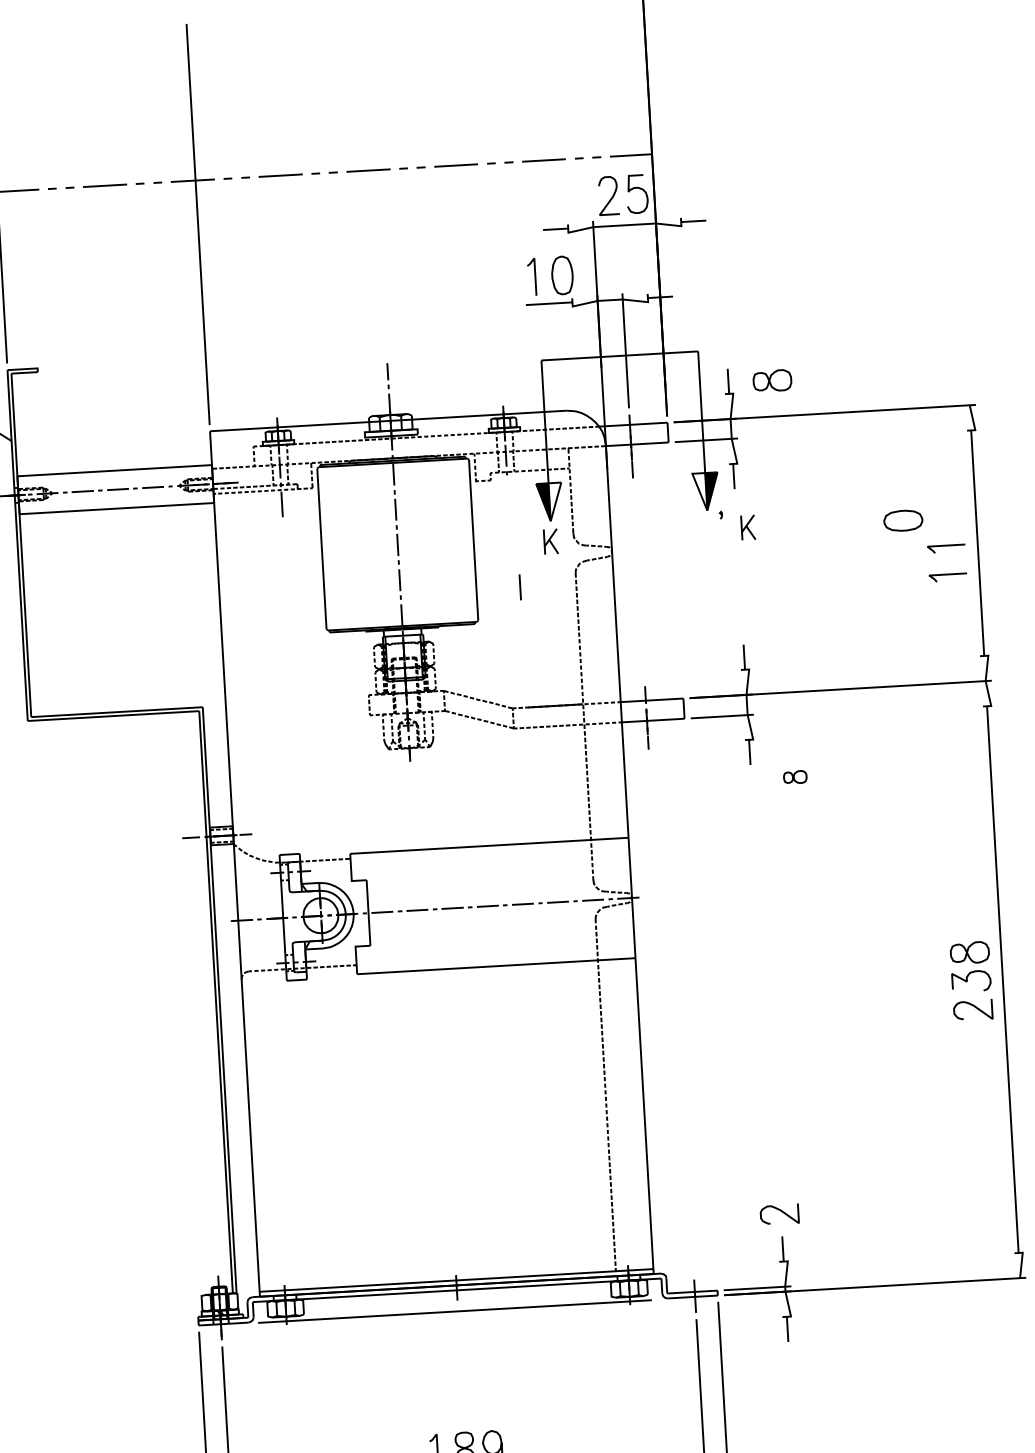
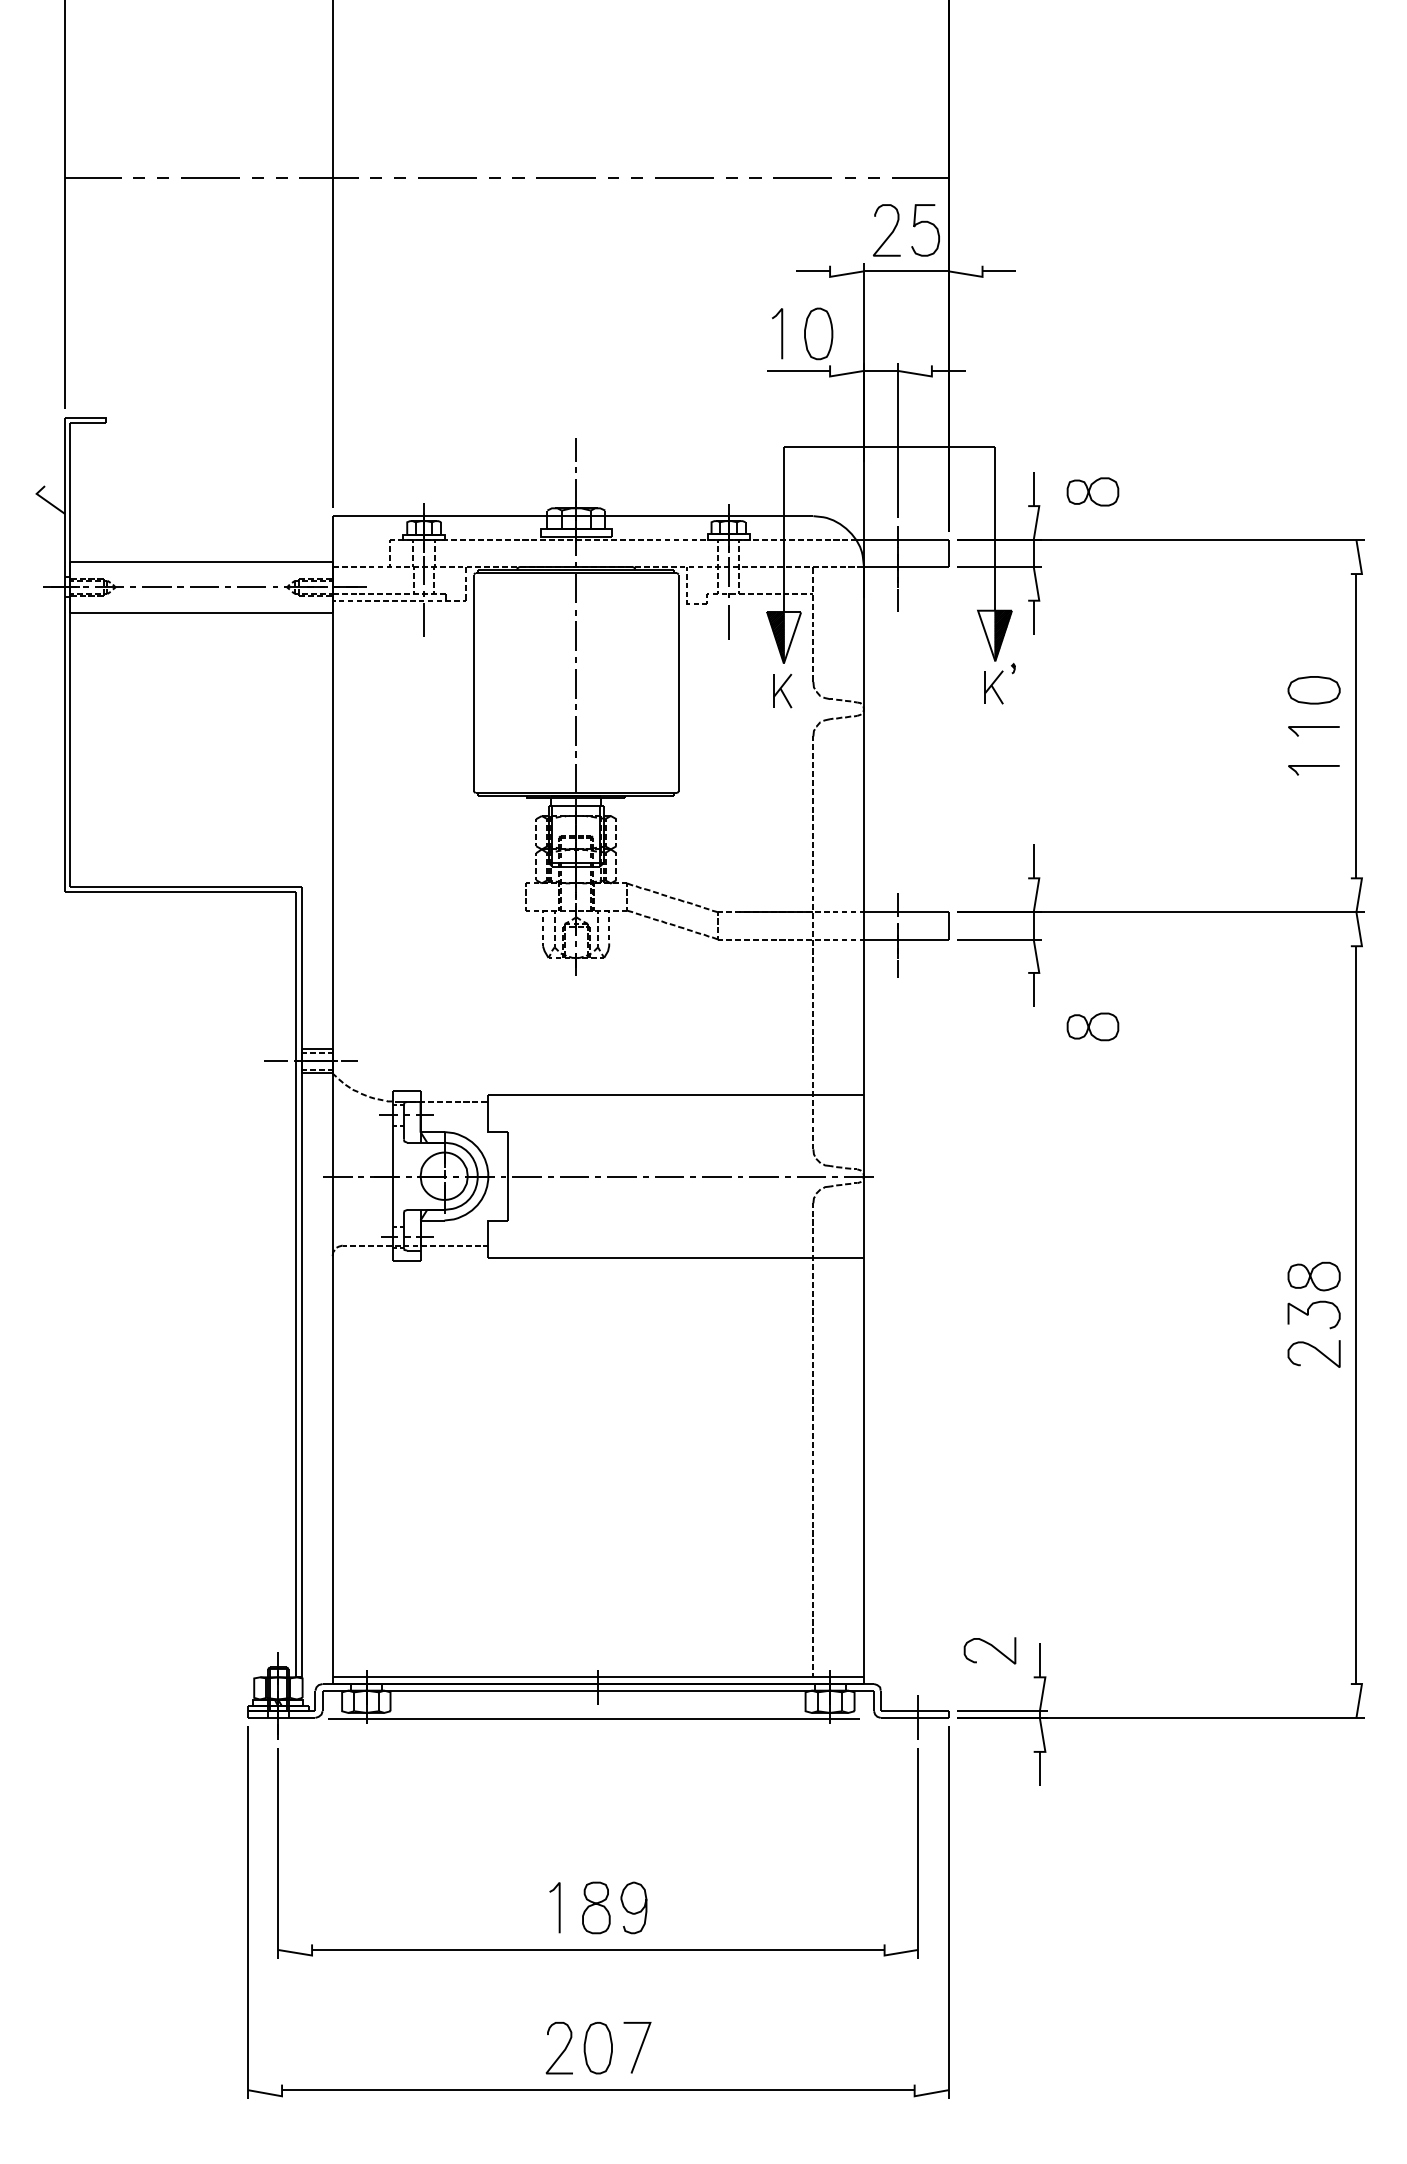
part: (902, 520) -> (1313, 690), moved
part: (747, 527) -> (993, 687), moved
line: (520, 587) -> (728, 622), moved
part: (794, 777) -> (1092, 1026), size x1.67
curve: (781, 1212) -> (992, 1647), moved

